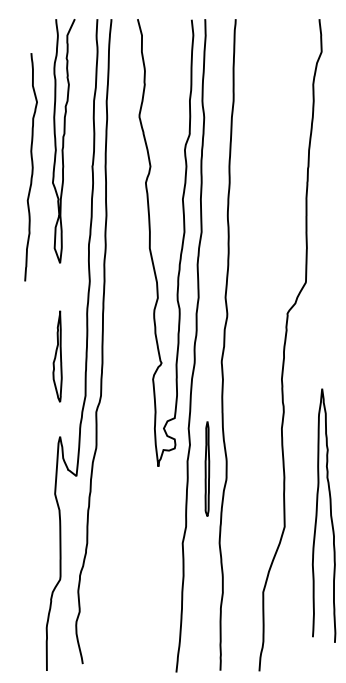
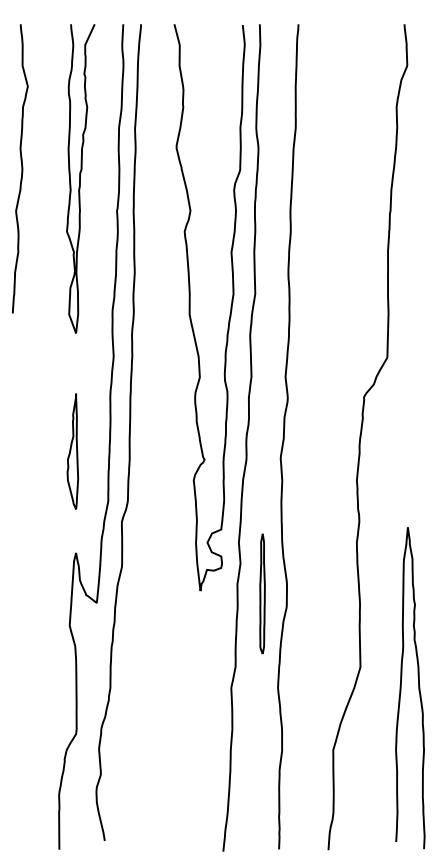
curve: (32, 166) -> (21, 168), moved
curve: (330, 516) -> (418, 688), moved

